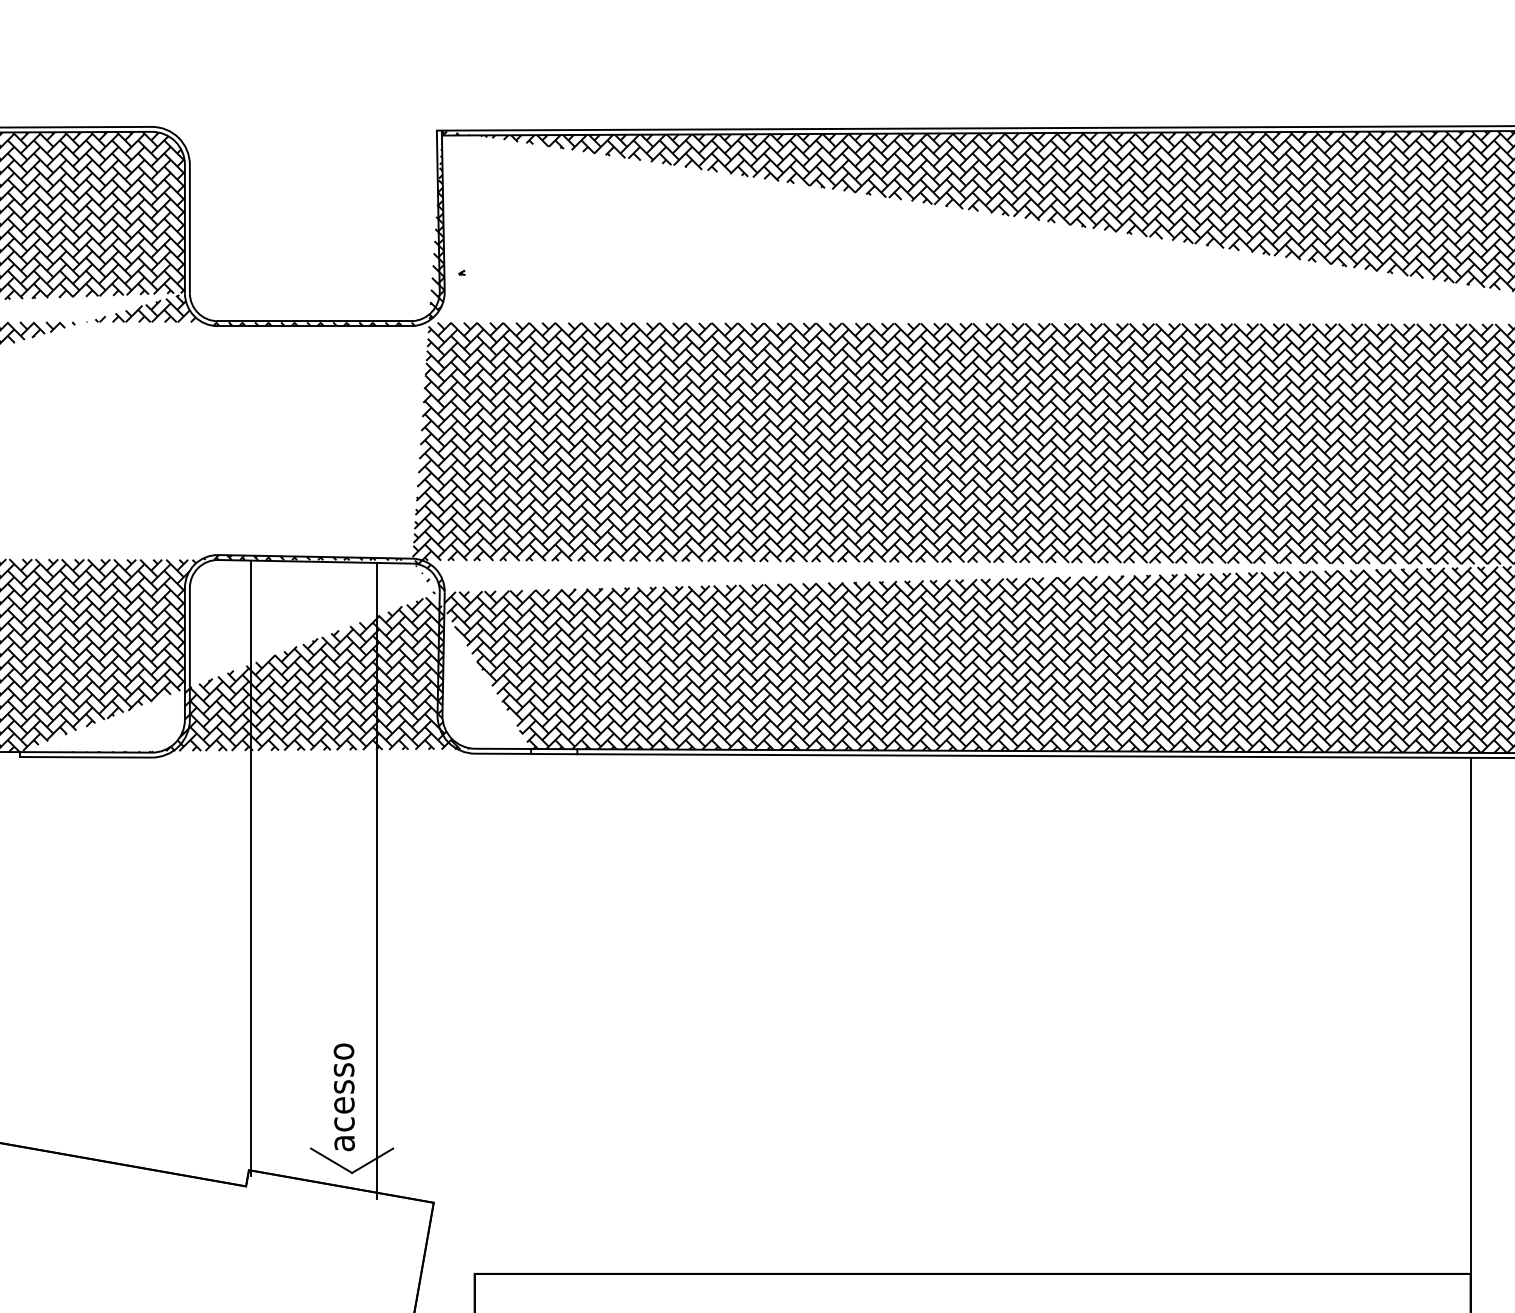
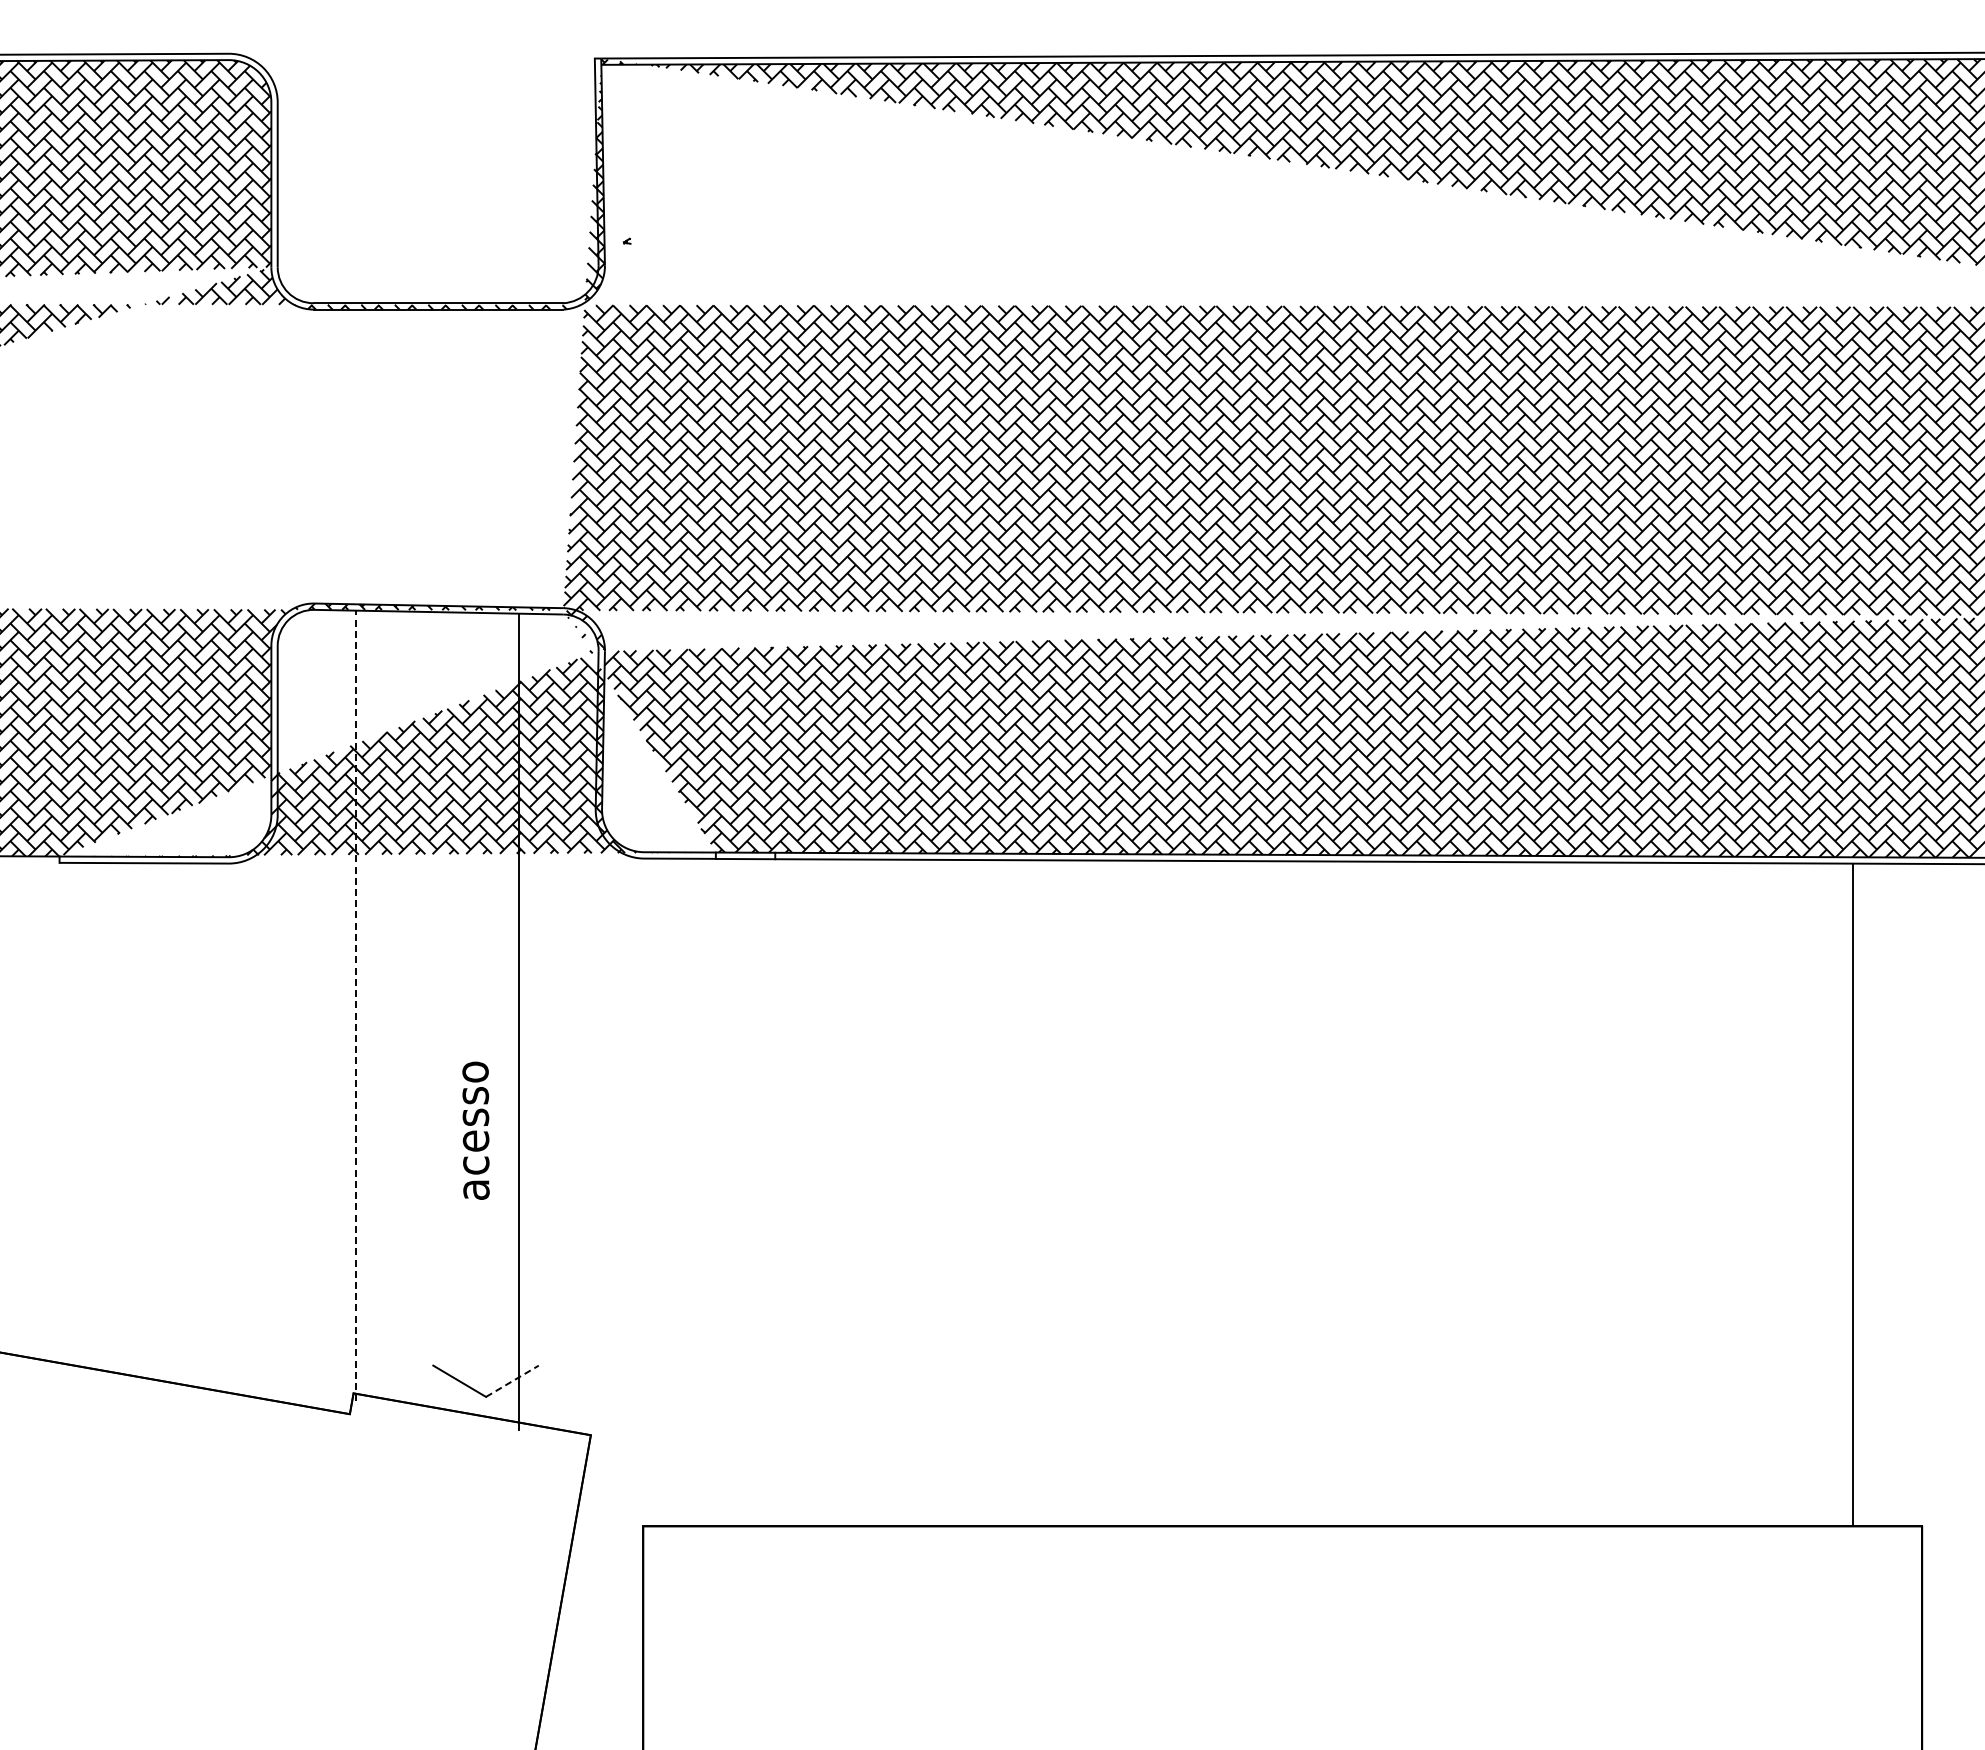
line: (250, 868) -> (355, 1005), solid -> dashed
line: (1470, 1015) -> (1853, 1194), moved
text: (343, 1097) -> (475, 1130), moved
line: (372, 1160) -> (512, 1381), solid -> dashed

